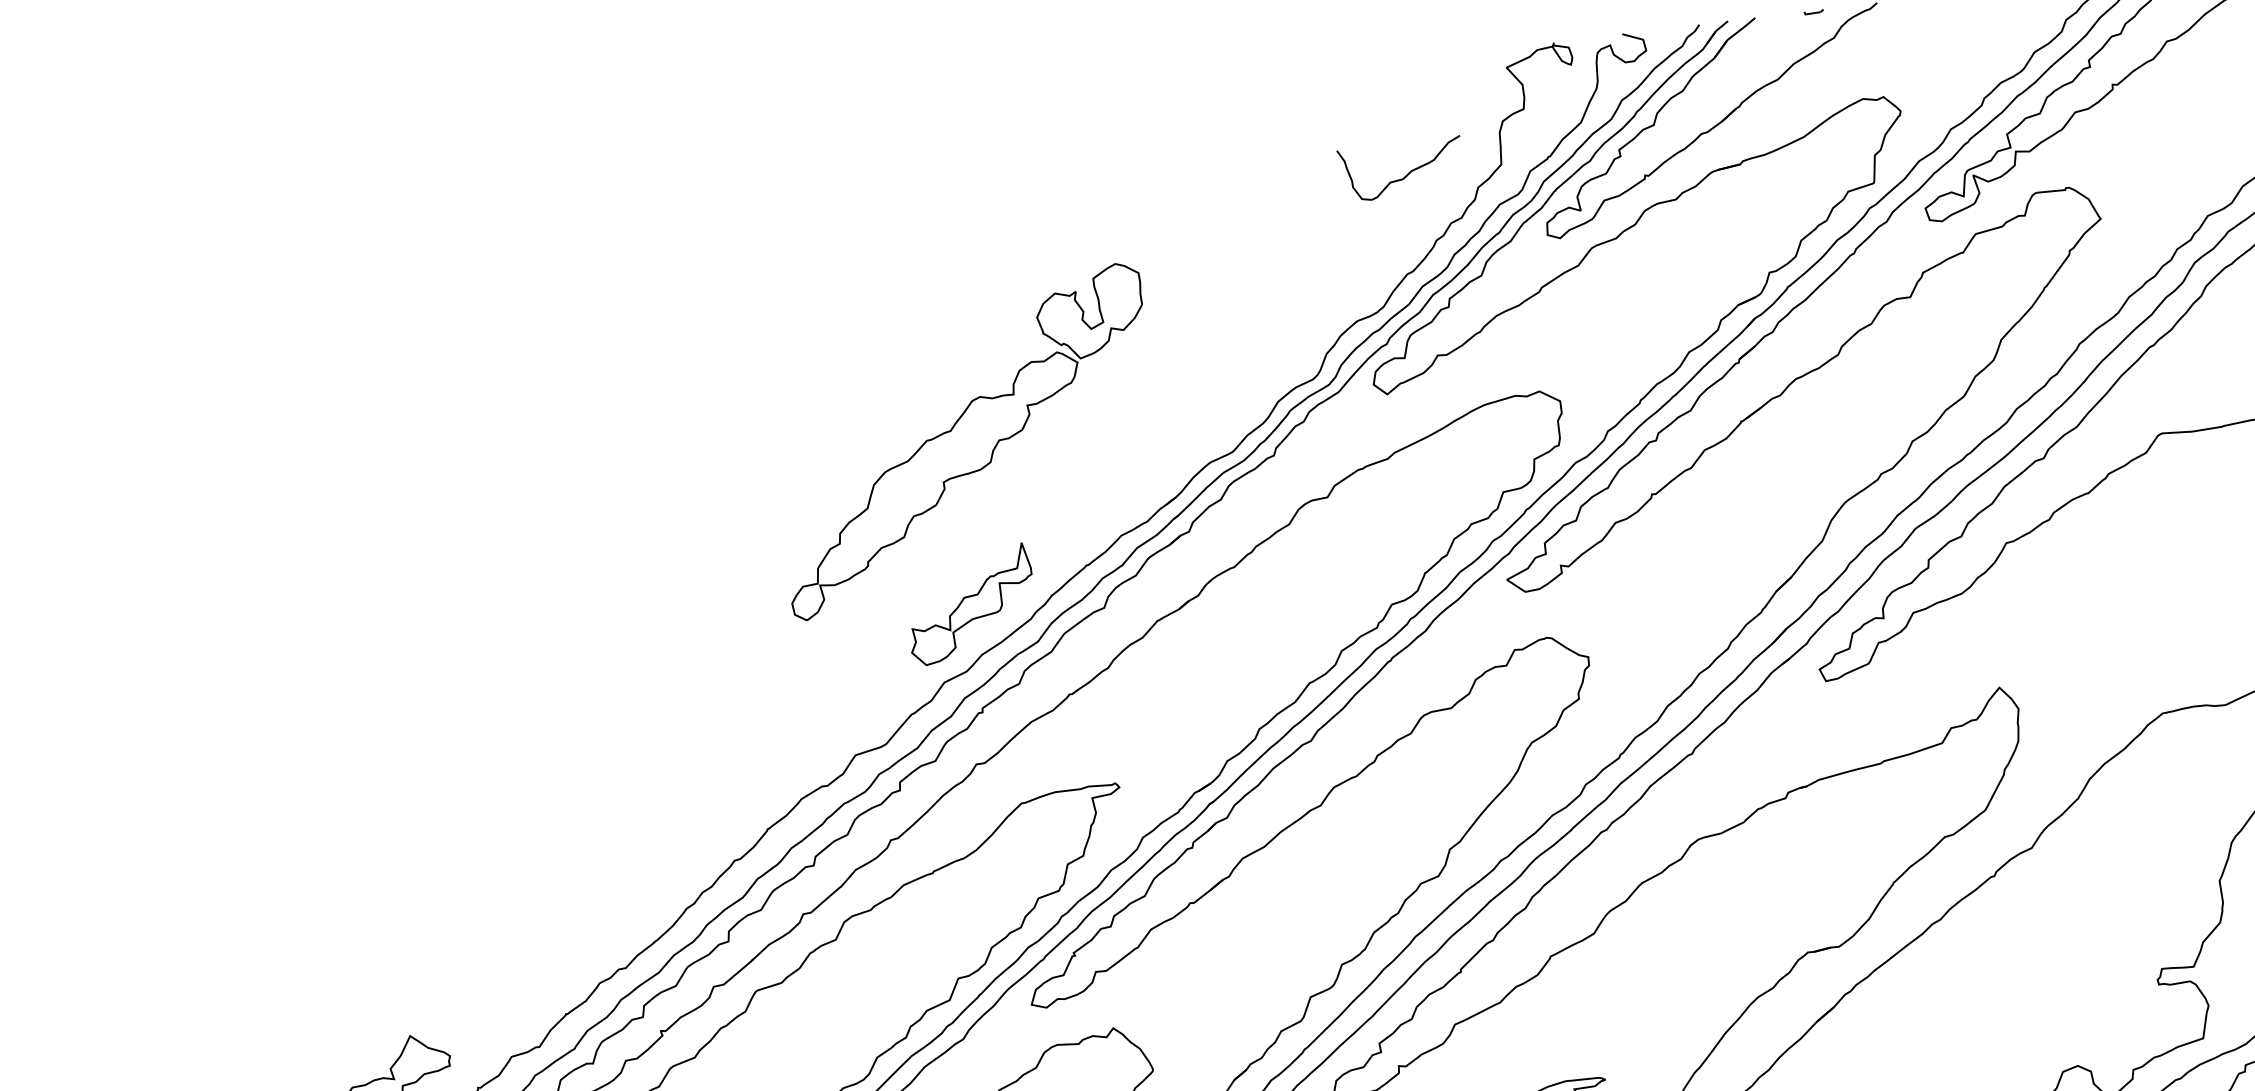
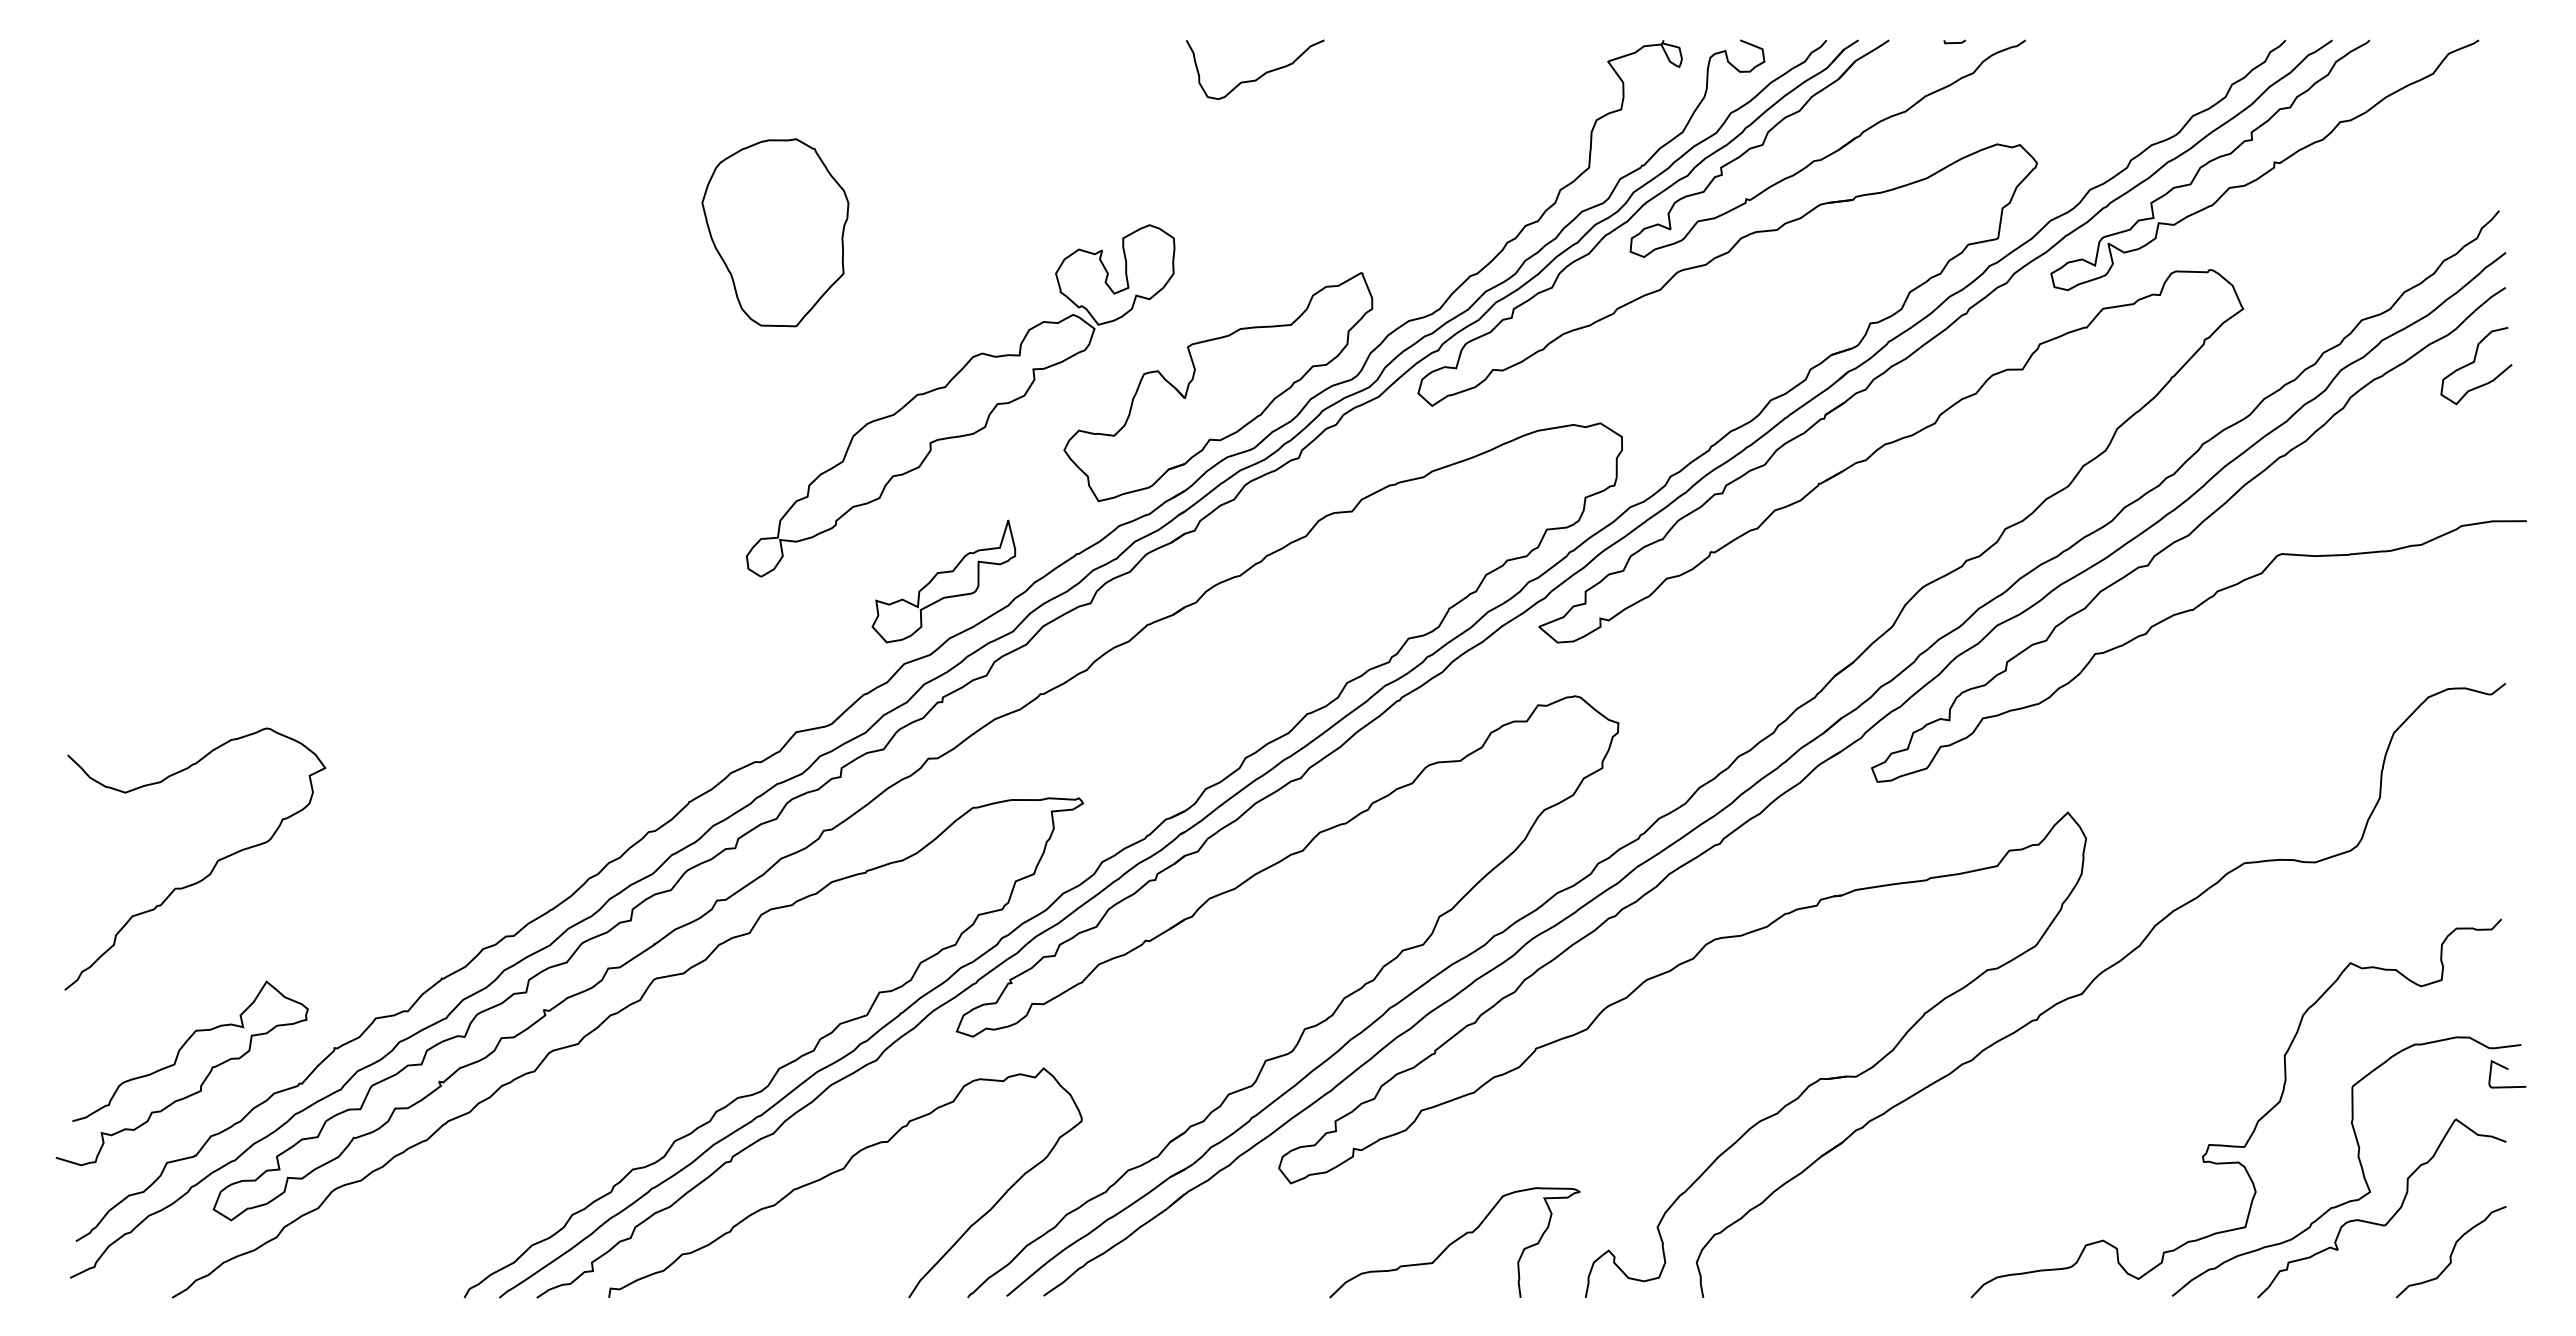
curve: (1406, 174) -> (1260, 75), moved
part: (782, 311) -> (775, 232), added
part: (1194, 401) -> (1218, 387), added
curve: (350, 939) -> (213, 866), added

